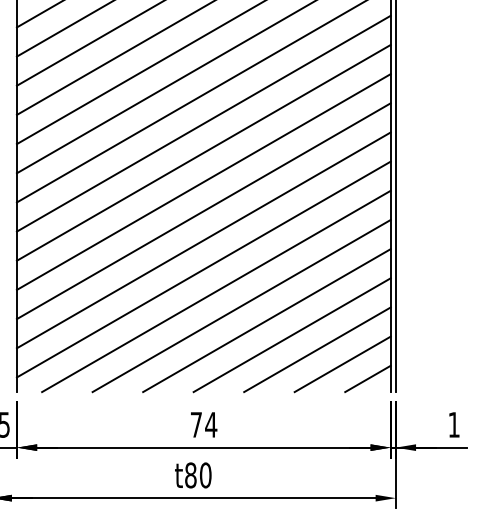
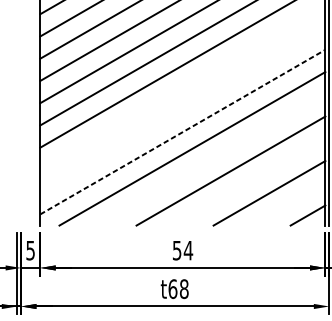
line: (203, 211) -> (182, 87), removed
line: (203, 240) -> (182, 109), removed
line: (203, 269) -> (182, 132), solid -> dashed
line: (241, 305) -> (211, 159), removed
line: (291, 335) -> (249, 182), removed
line: (342, 364) -> (288, 204), removed
text: (195, 424) -> (176, 250), 74 -> 54
text: (198, 475) -> (178, 289), t80 -> t68

